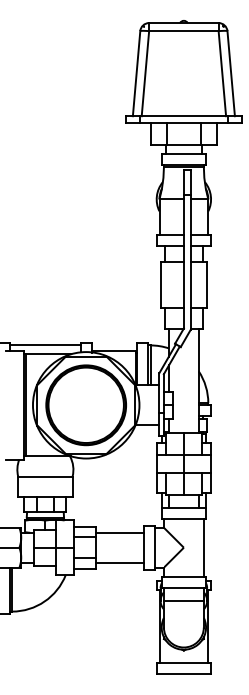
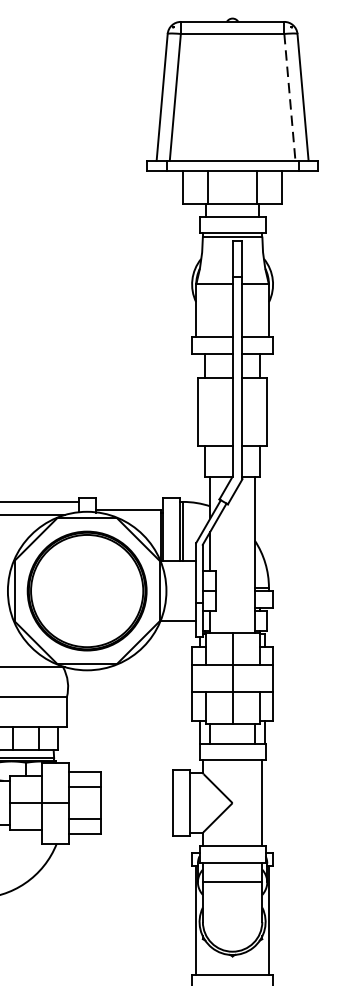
line: (222, 73) -> (290, 97), solid -> dashed
line: (119, 532) -> (136, 780), removed
line: (119, 562) -> (136, 825), removed

